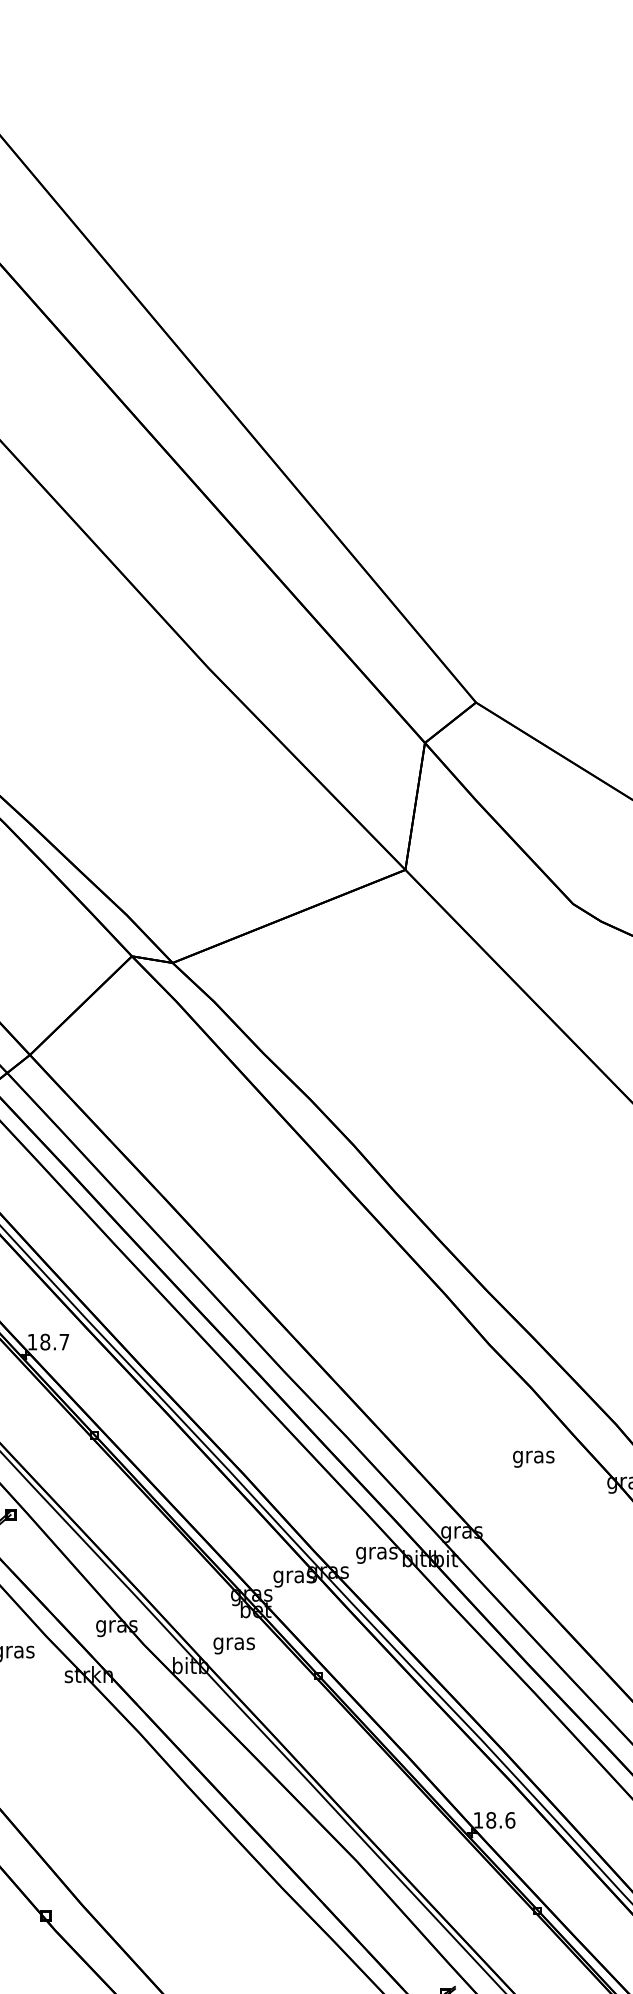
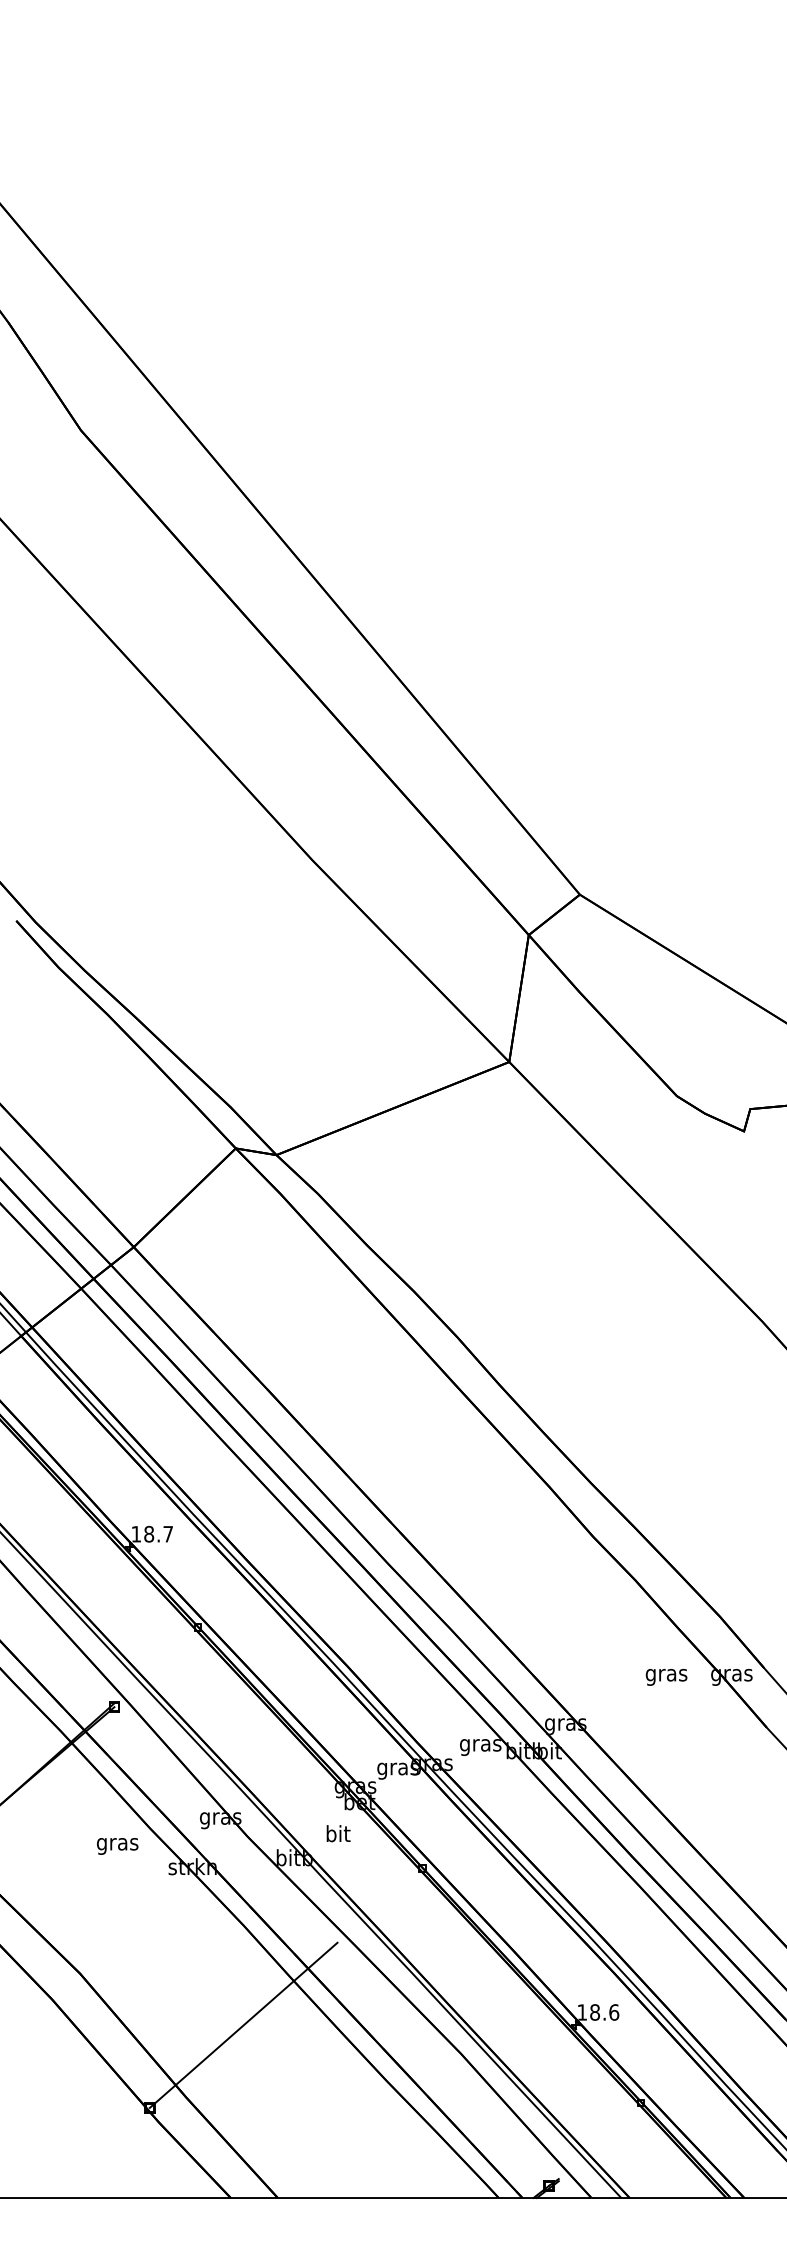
text: (533, 1459) -> (666, 1677), moved
text: (233, 1643) -> (337, 1835), gras -> bit
line: (139, 1832) -> (243, 2024), added

